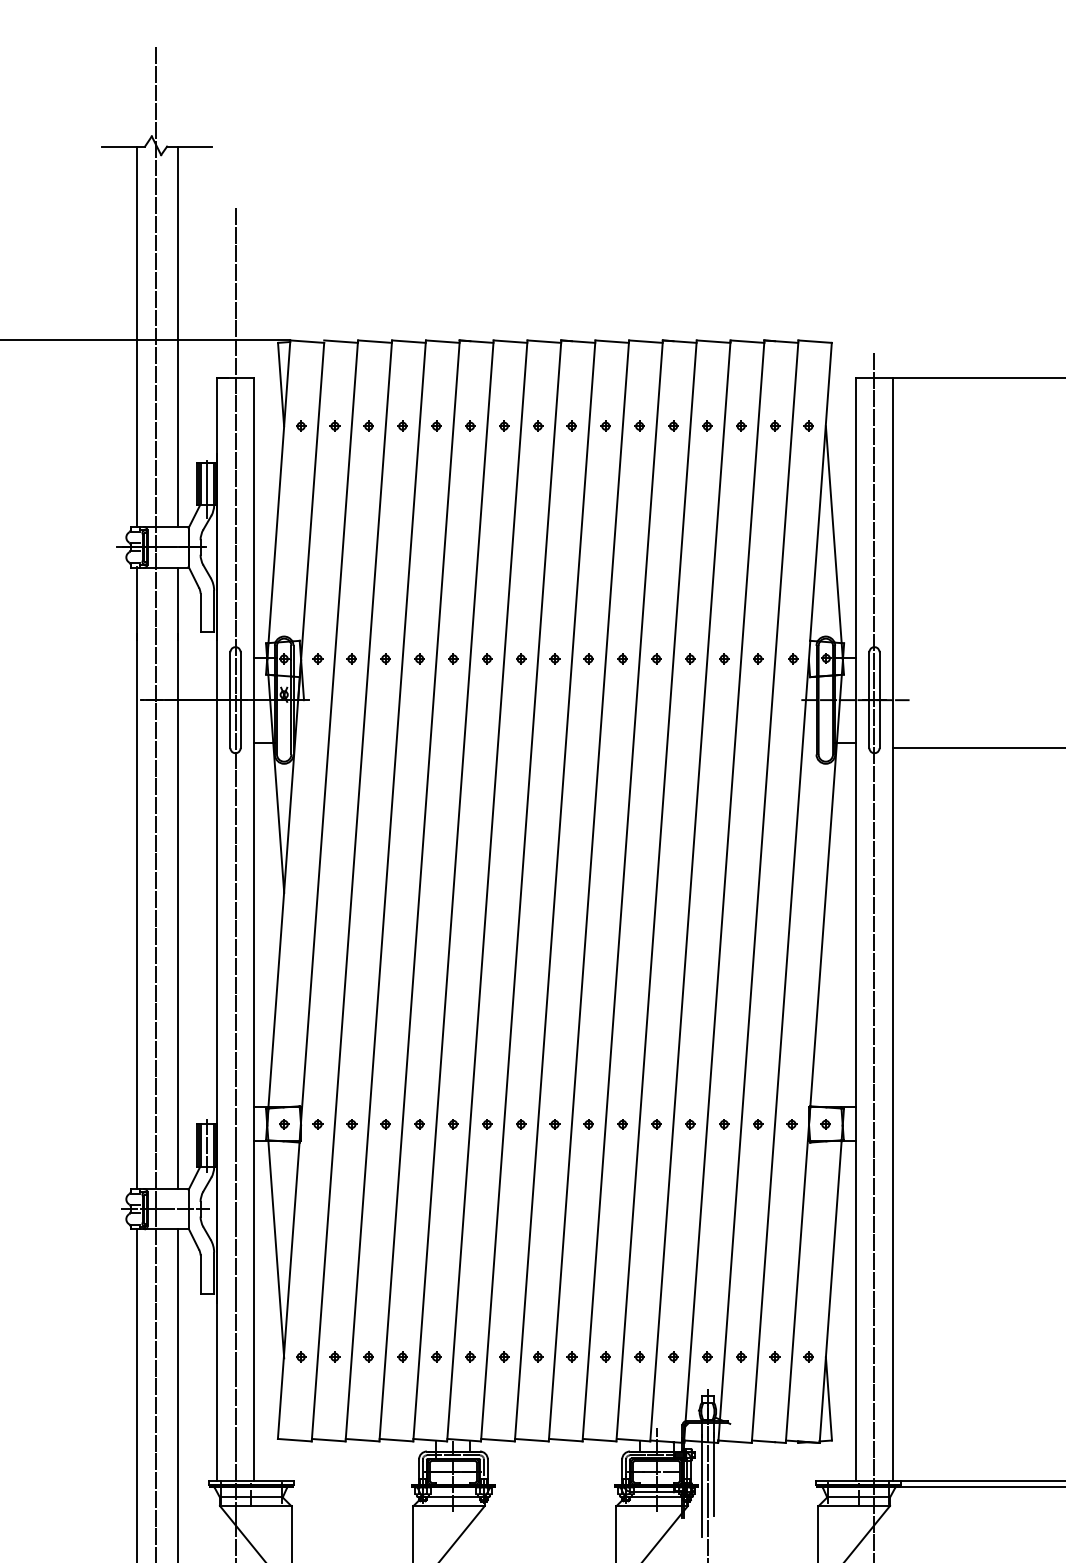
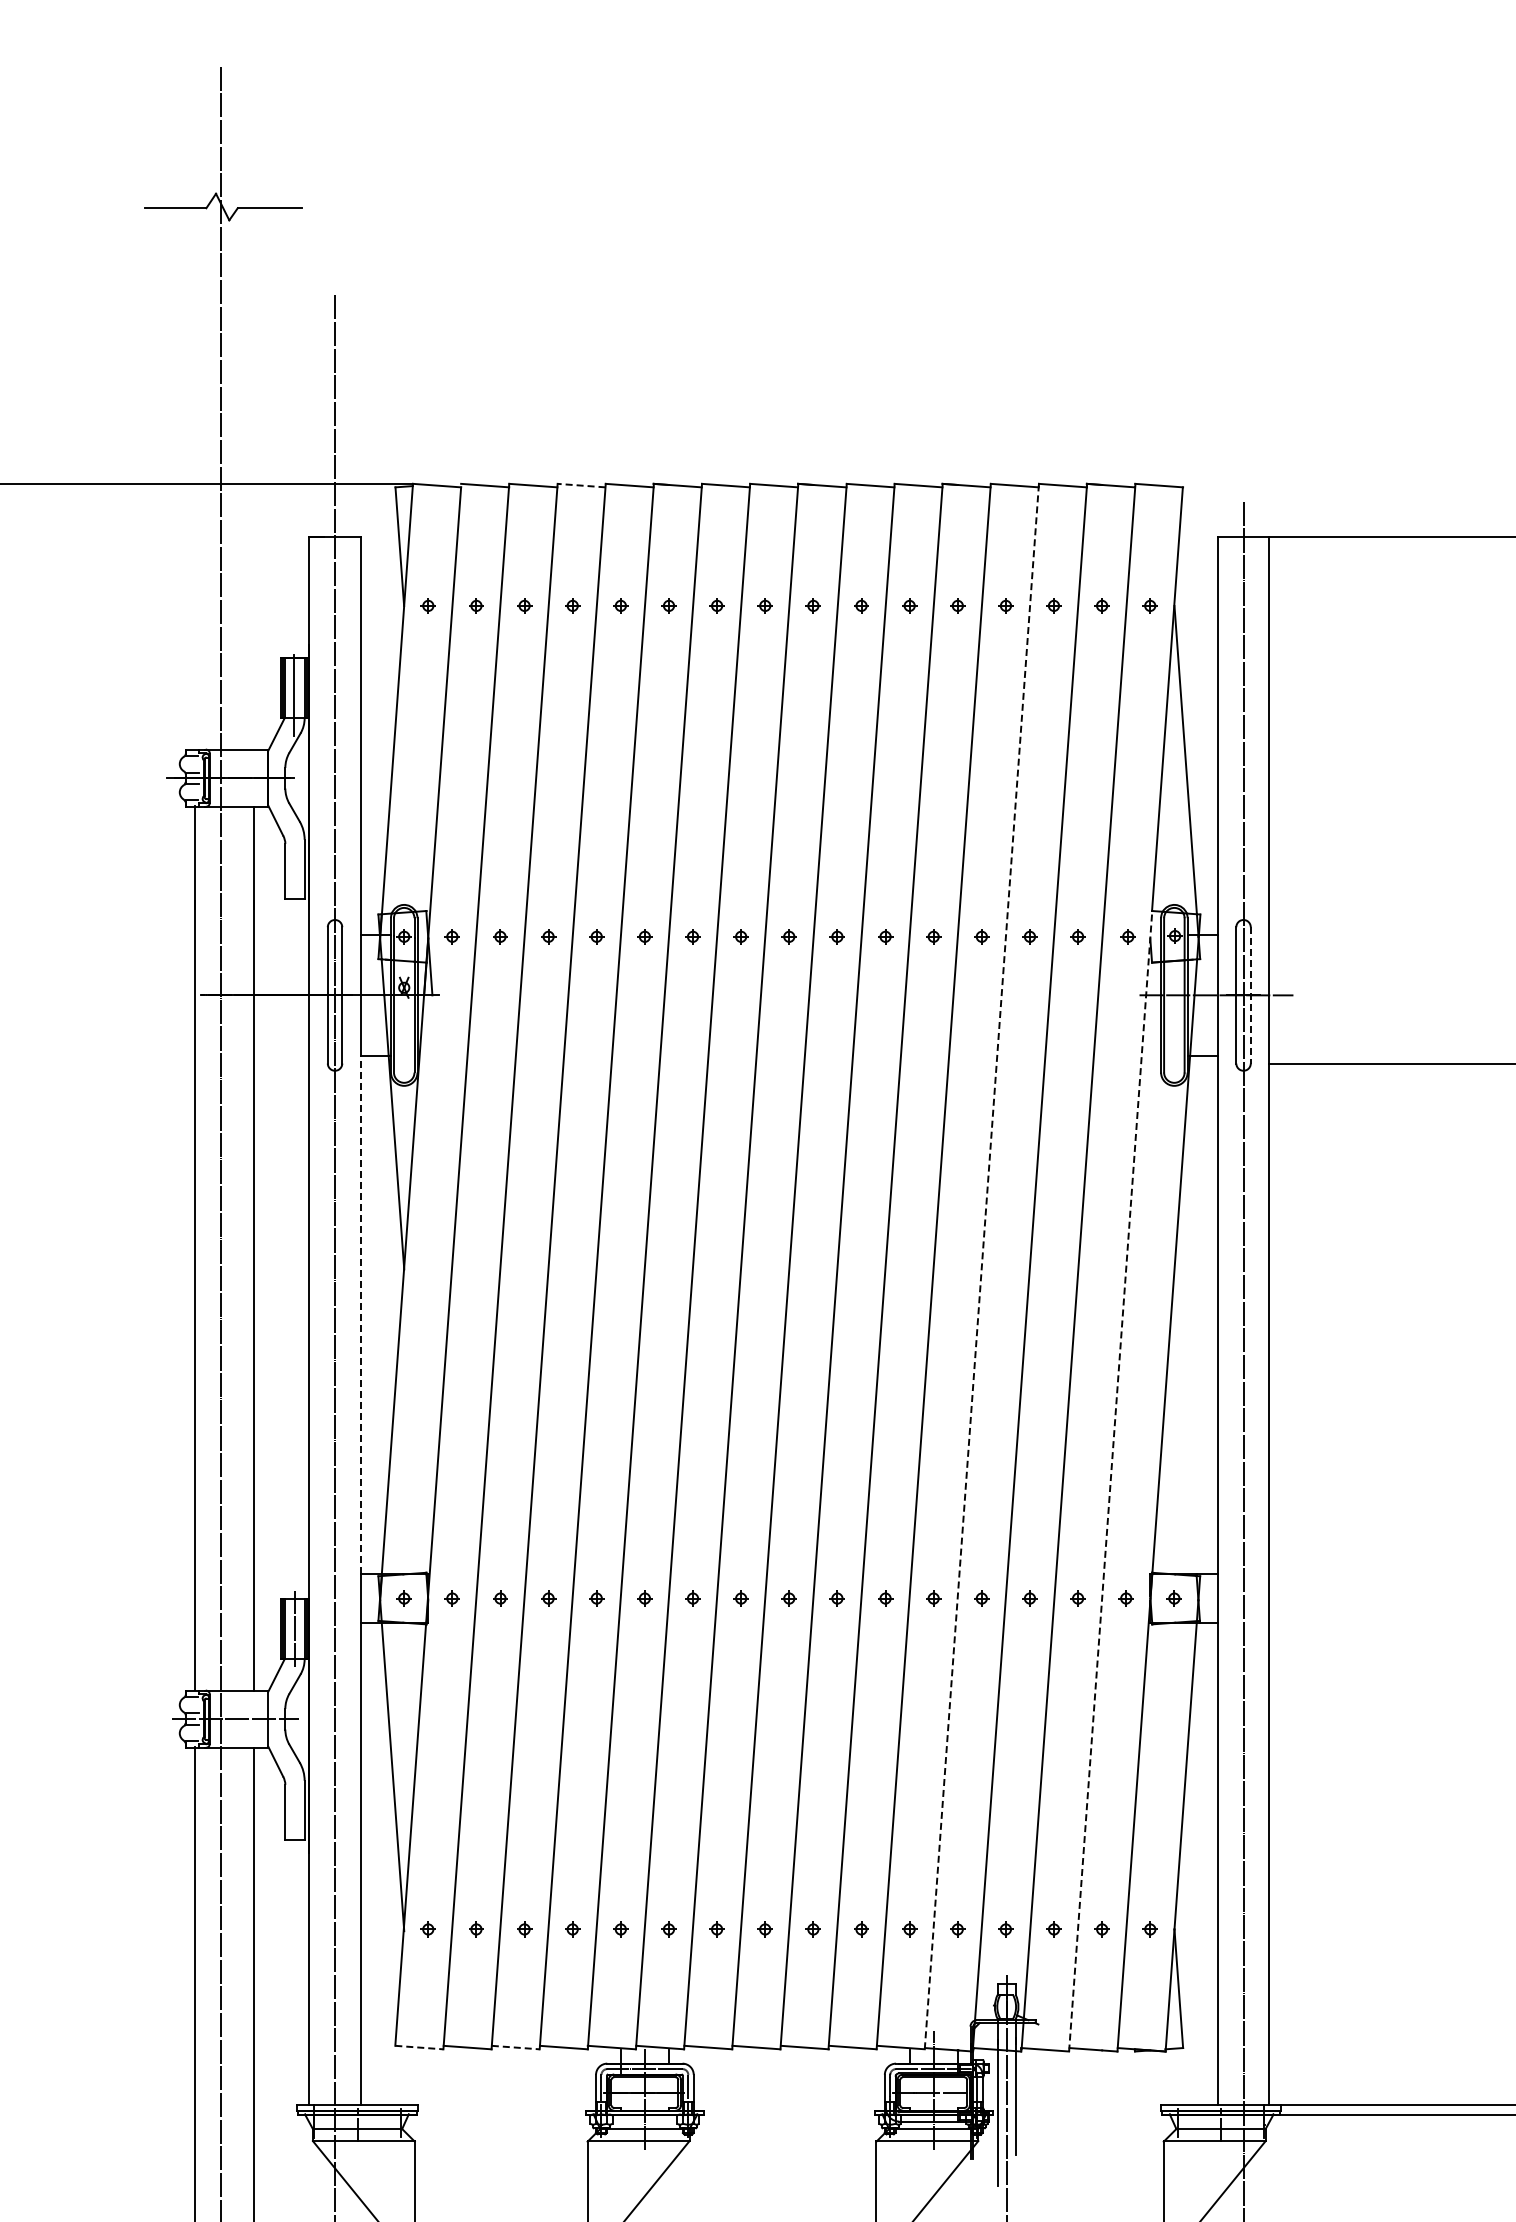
line: (137, 336) -> (195, 478), removed
line: (178, 336) -> (253, 478), removed
line: (408, 341) -> (581, 485), solid -> dashed
line: (879, 700) -> (1250, 995), solid -> dashed
line: (690, 891) -> (981, 1267), solid -> dashed
line: (253, 924) -> (360, 1314), solid -> dashed
line: (780, 1042) -> (1110, 1481), solid -> dashed
line: (294, 1440) -> (419, 2047), solid -> dashed
line: (363, 1440) -> (516, 2047), solid -> dashed

